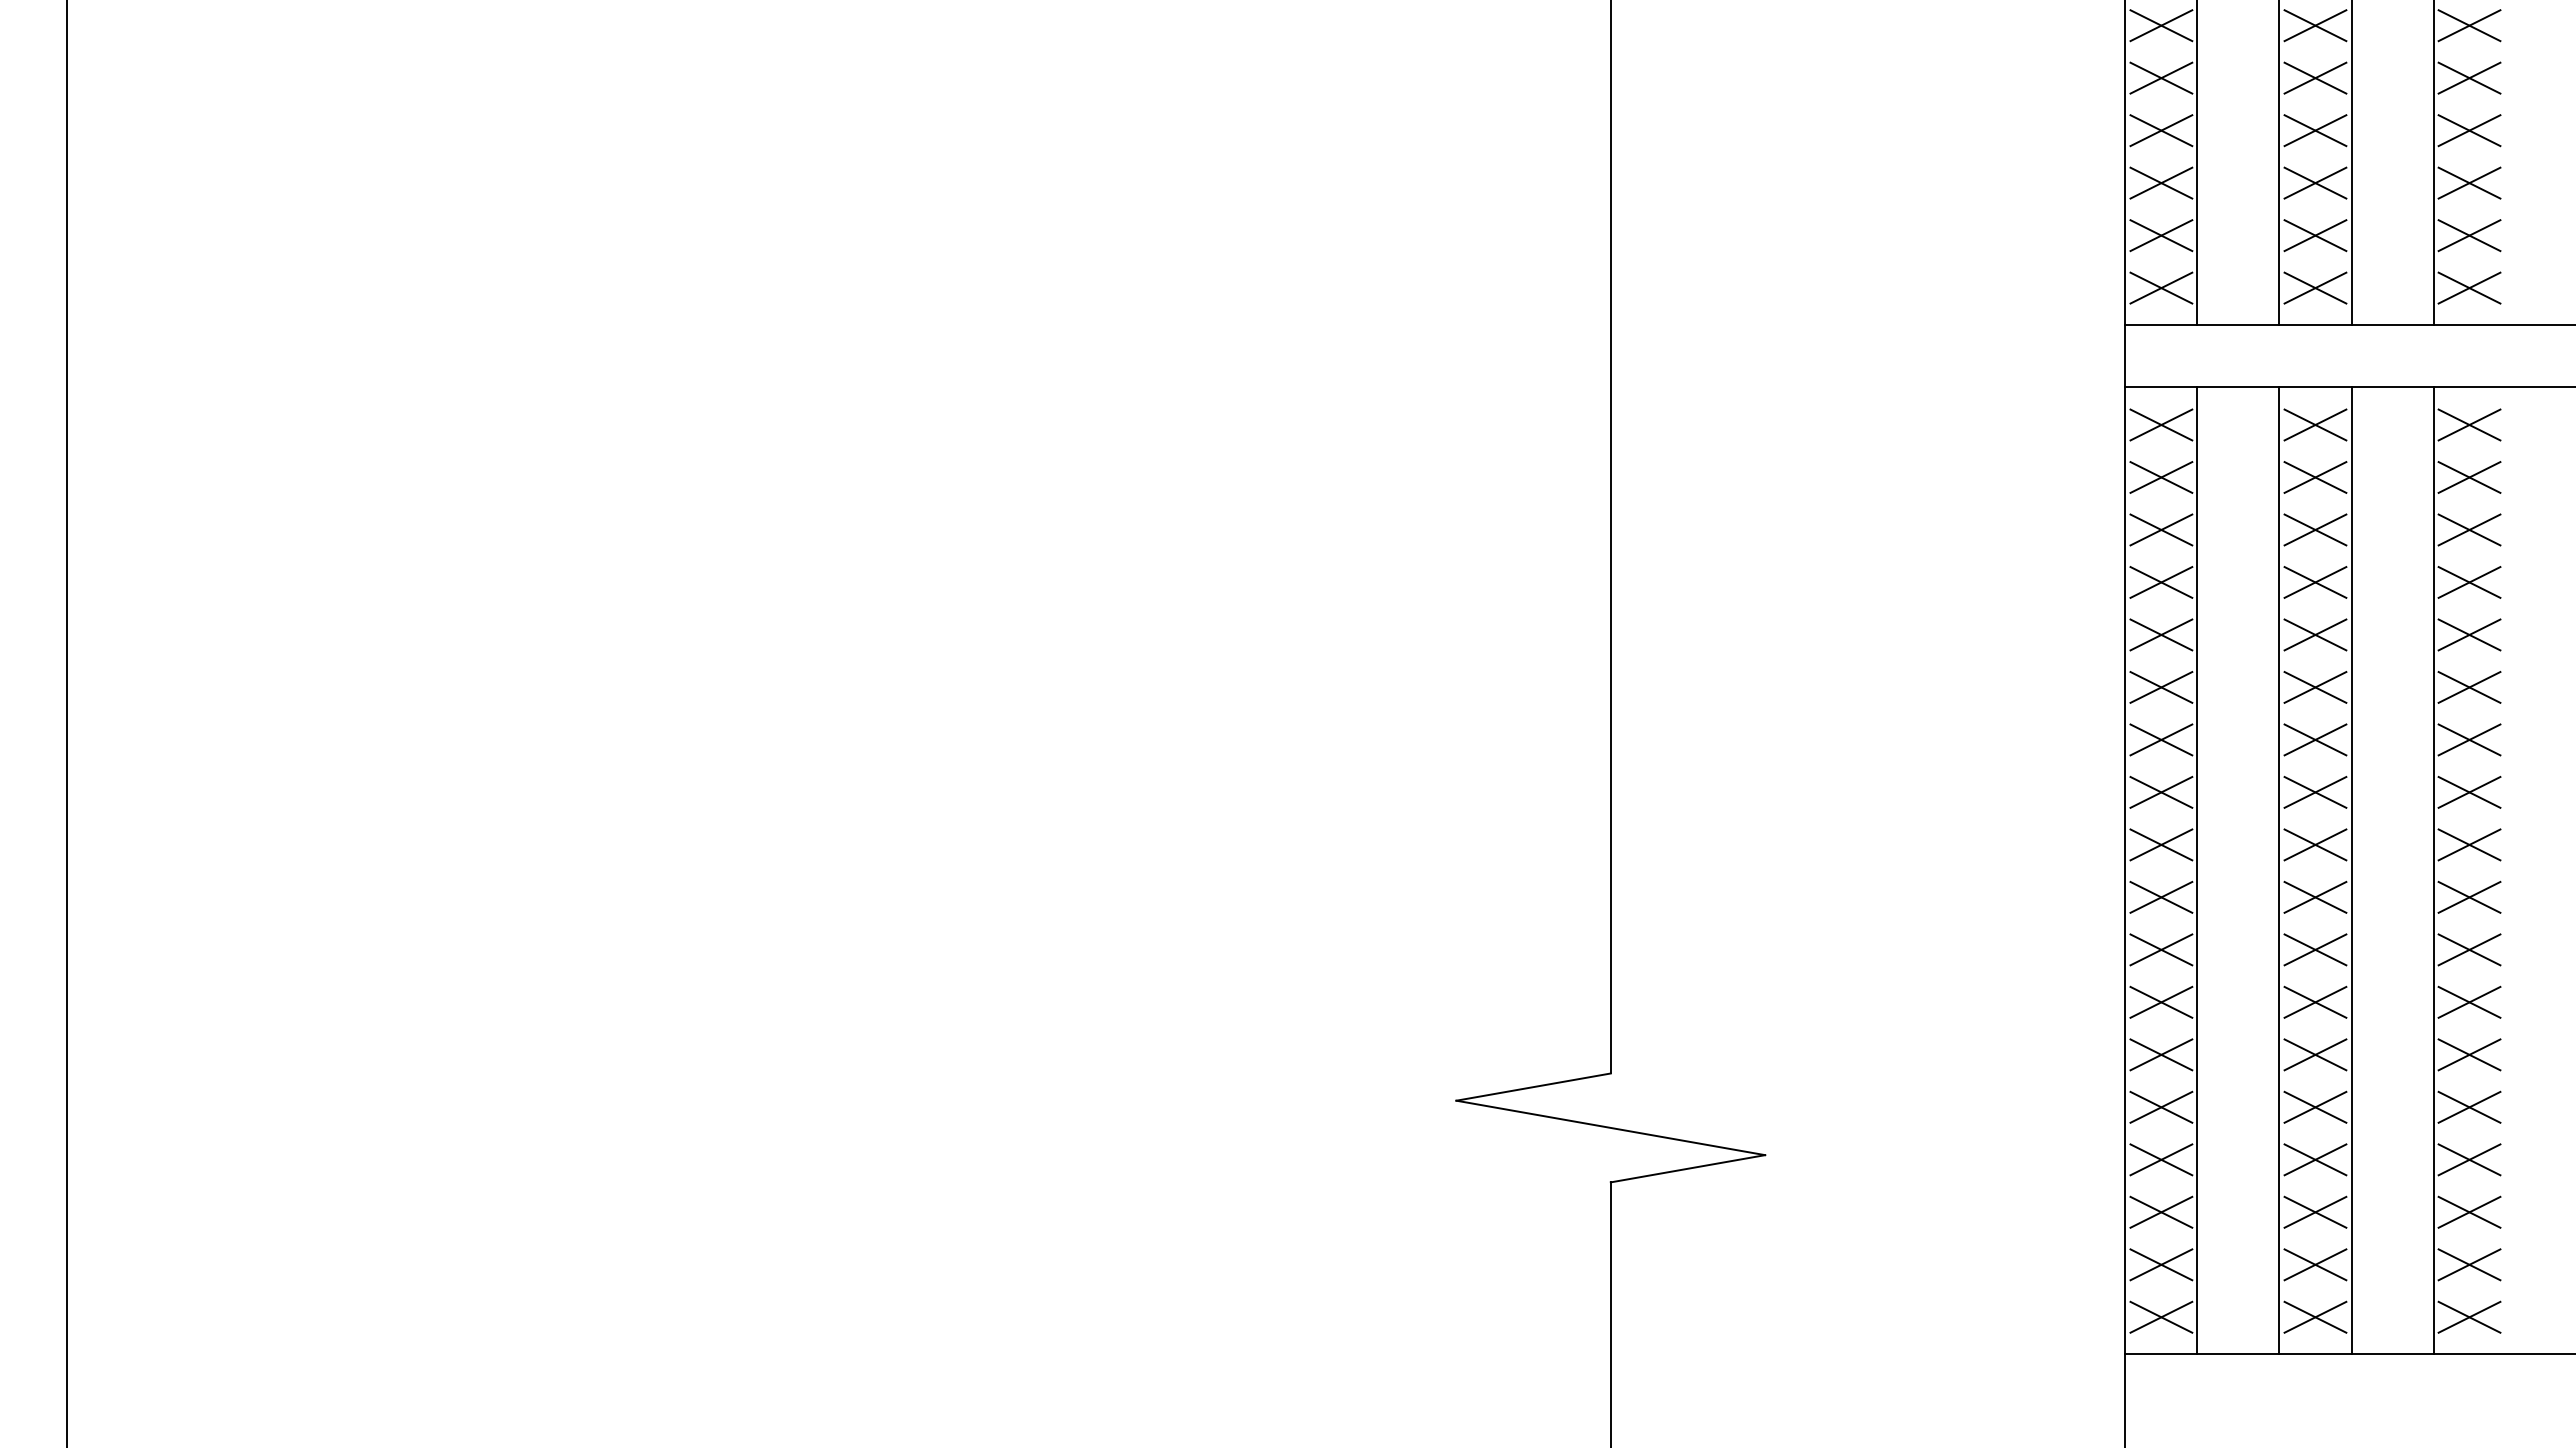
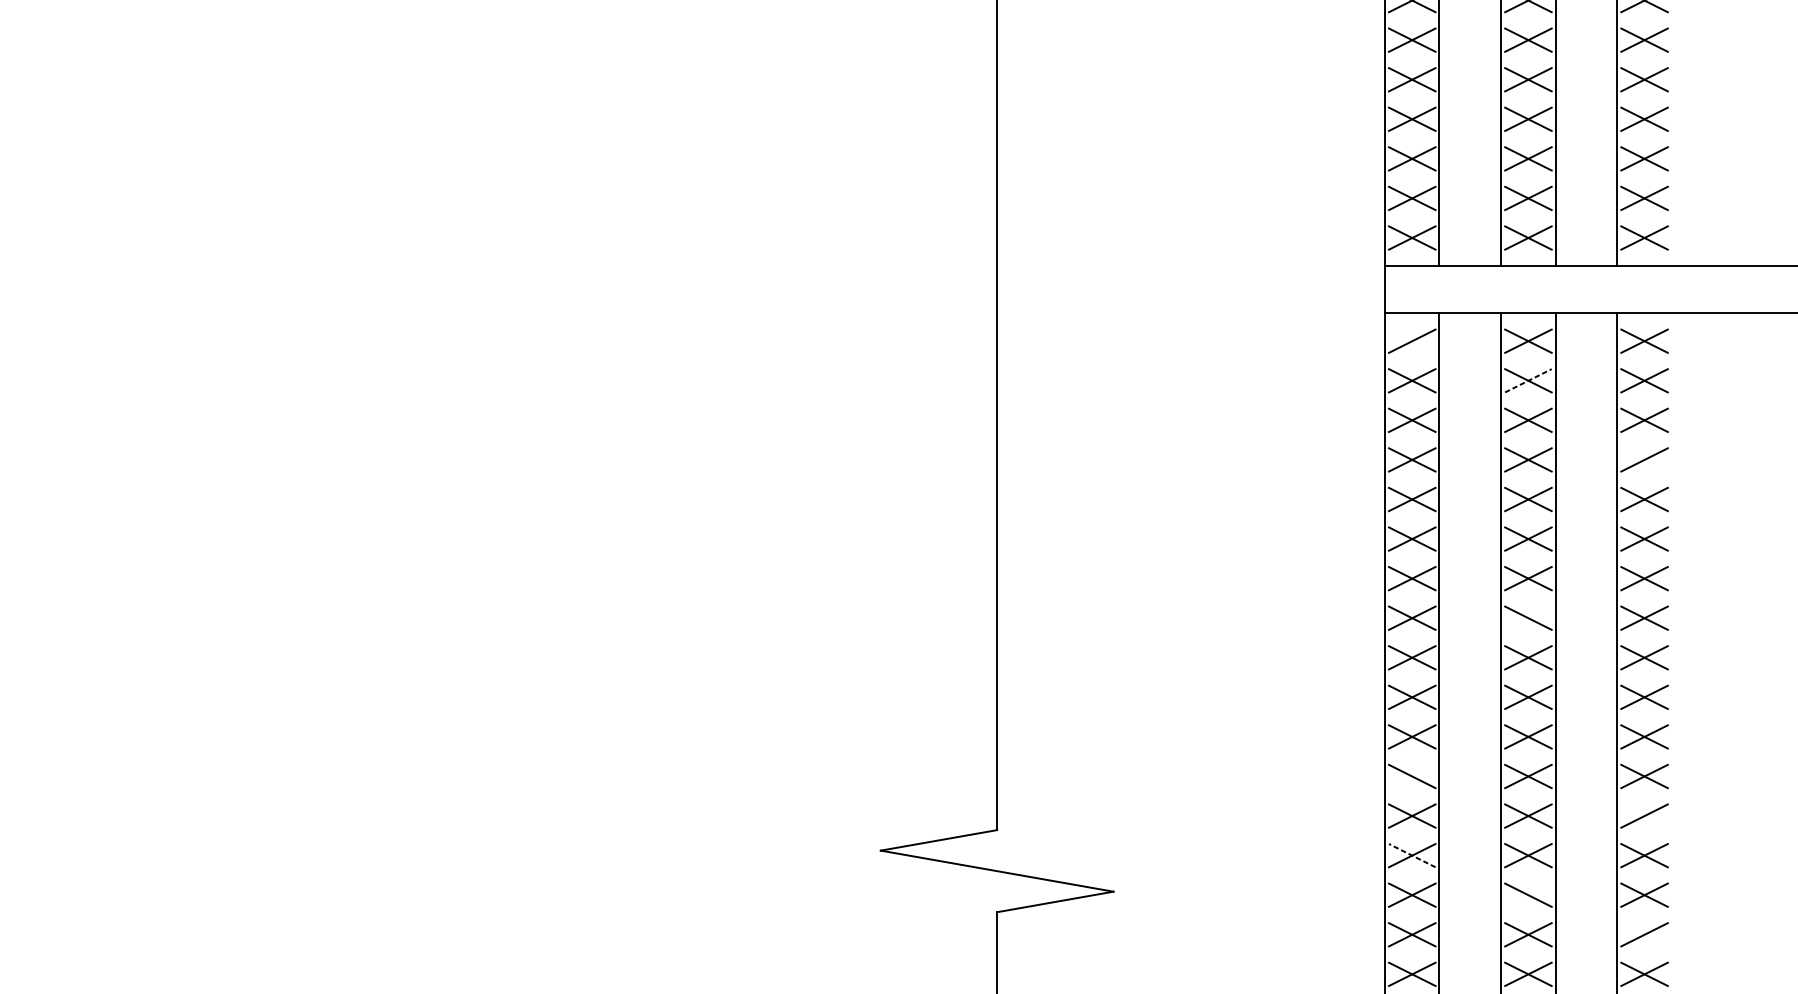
line: (2161, 424) -> (1412, 340), removed
line: (2315, 477) -> (1528, 380), solid -> dashed
line: (2469, 582) -> (1644, 459), removed
line: (2315, 791) -> (1528, 617), removed
line: (2161, 1001) -> (1412, 775), removed
line: (2469, 1054) -> (1644, 815), removed
line: (2161, 1107) -> (1412, 855), solid -> dashed
line: (2315, 1159) -> (1528, 894), removed
line: (2469, 1211) -> (1644, 934), removed

